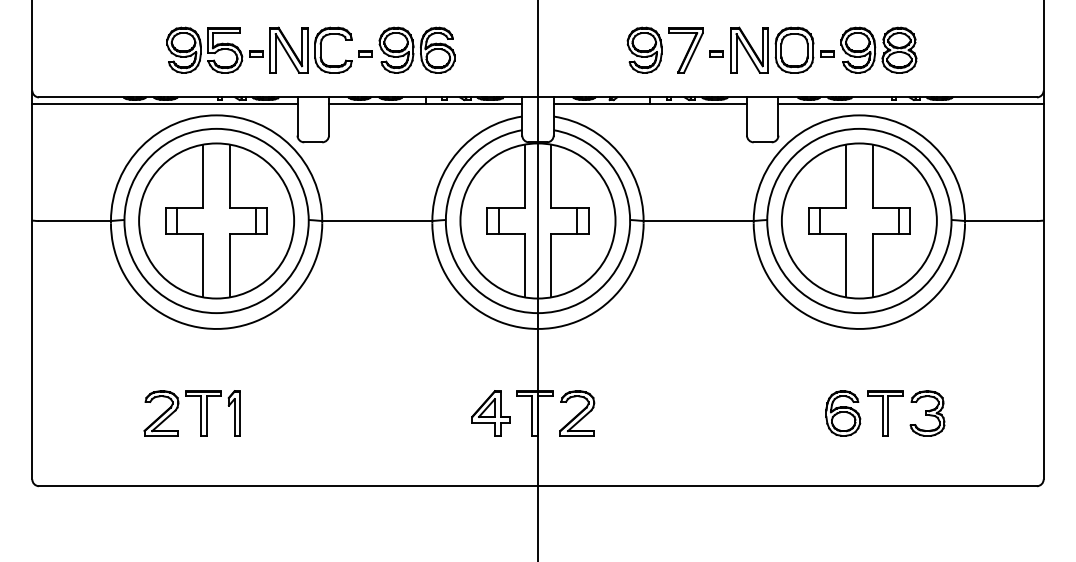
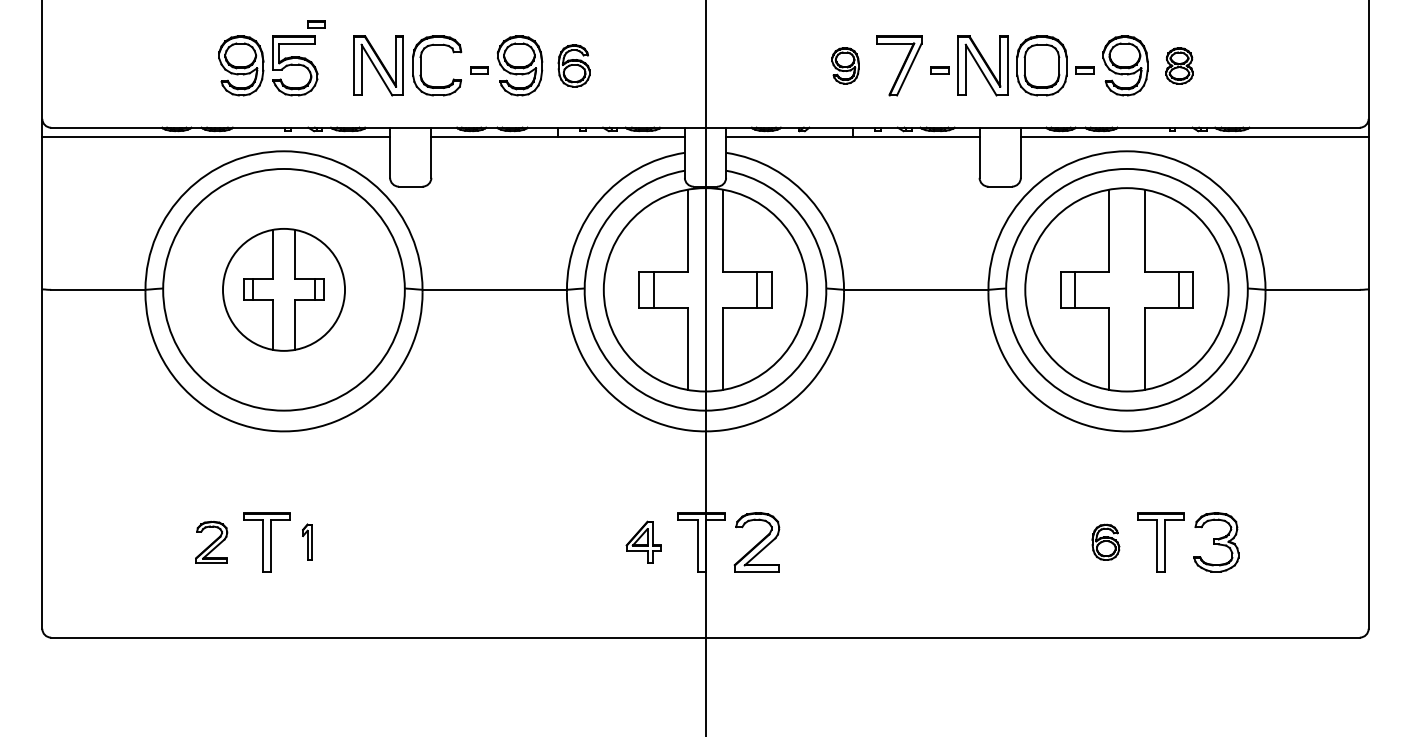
part: (438, 49) -> (574, 65), size x0.7
part: (644, 49) -> (845, 65), size x0.6
part: (899, 49) -> (1179, 65), size x0.6
part: (255, 53) -> (316, 24), moved
part: (216, 220) -> (283, 289), size x0.6
part: (234, 412) -> (307, 541), size x0.6
part: (161, 413) -> (211, 542), size x0.7
part: (490, 413) -> (643, 542), size x0.7
part: (842, 413) -> (1105, 542), size x0.6

